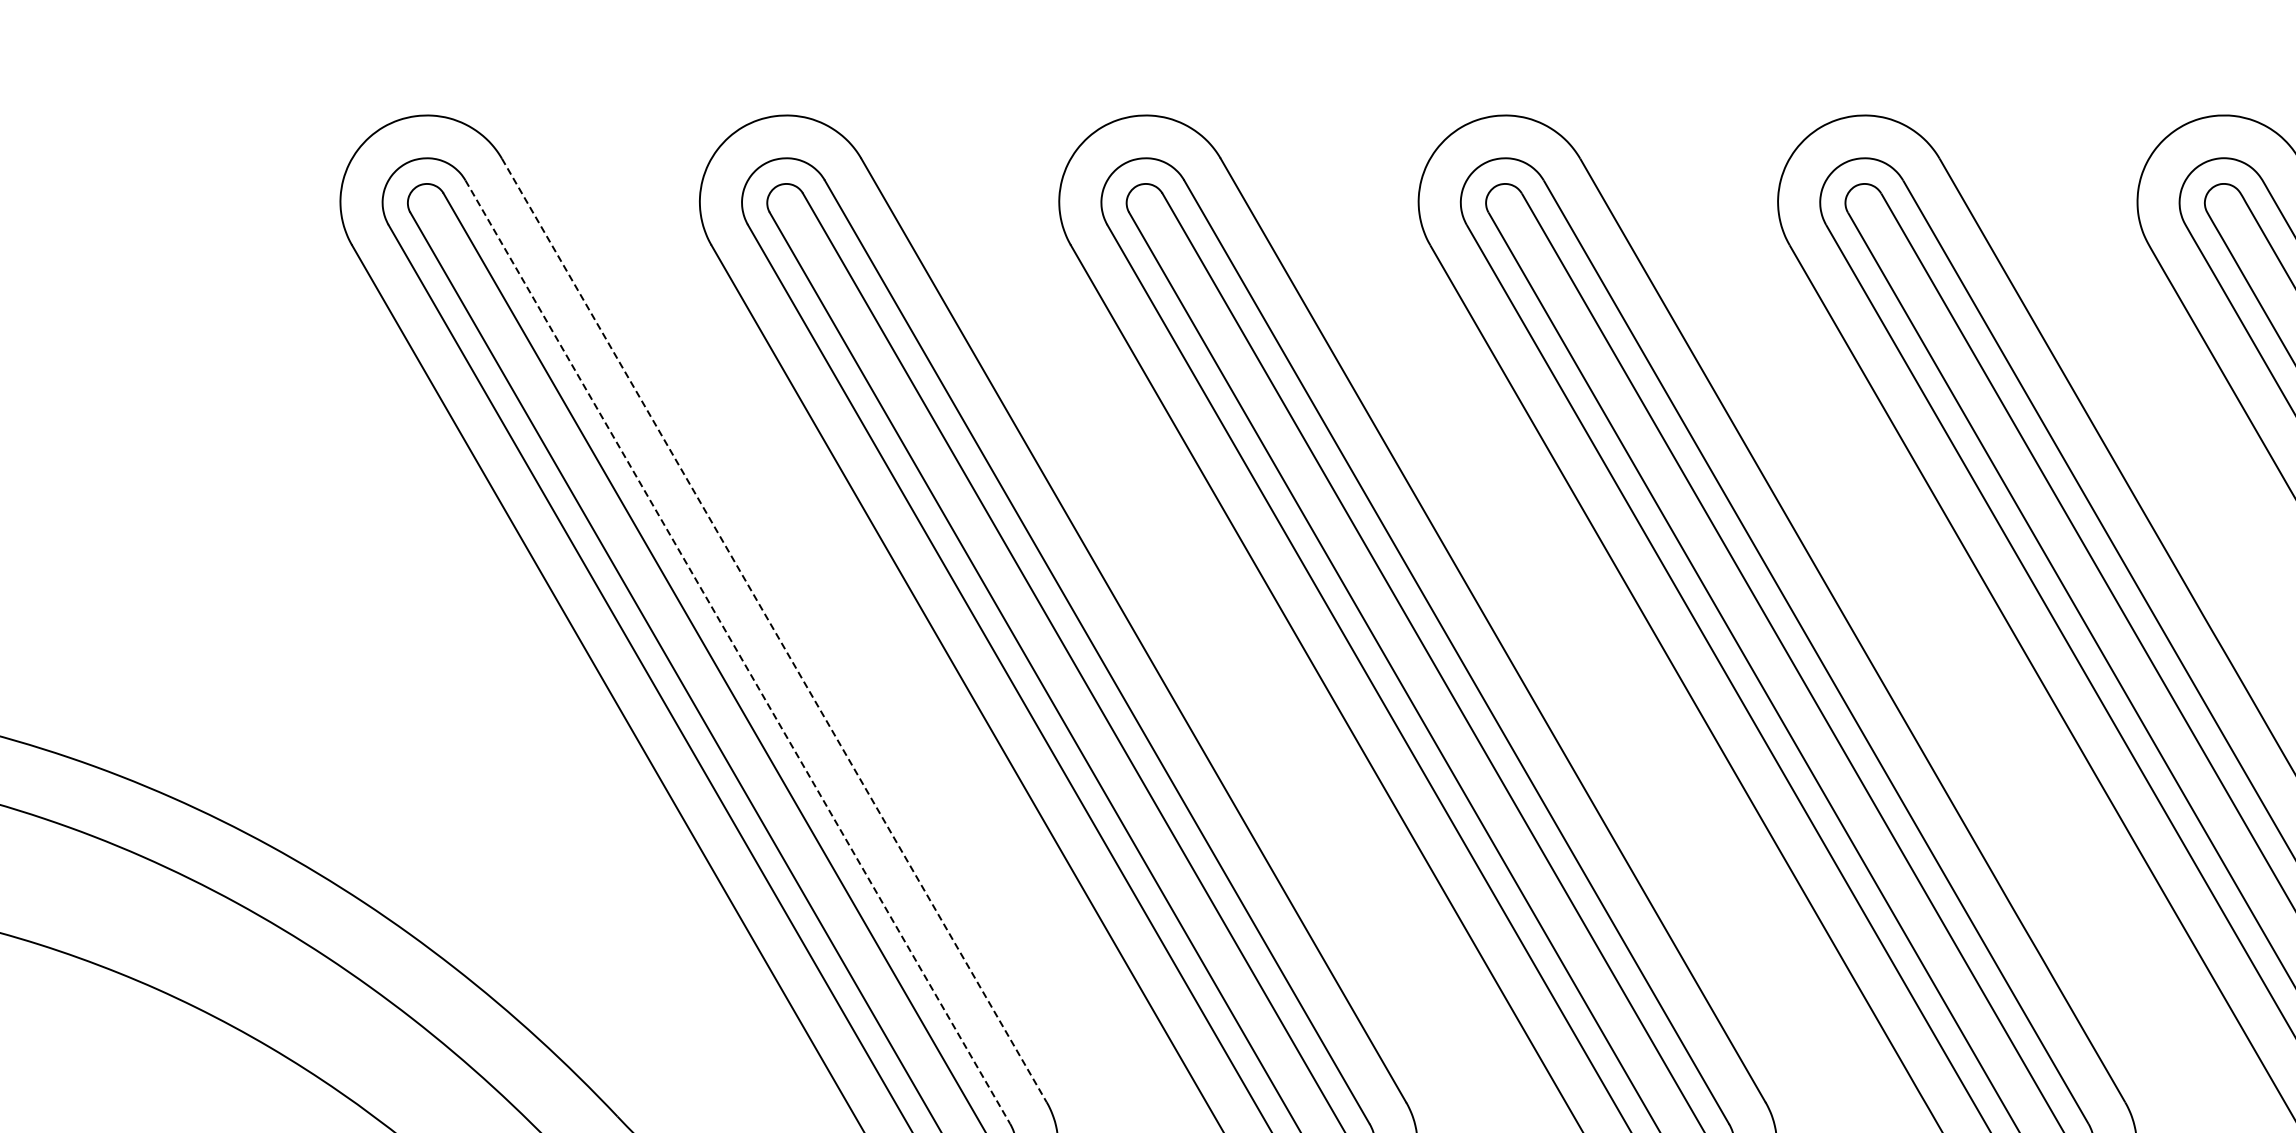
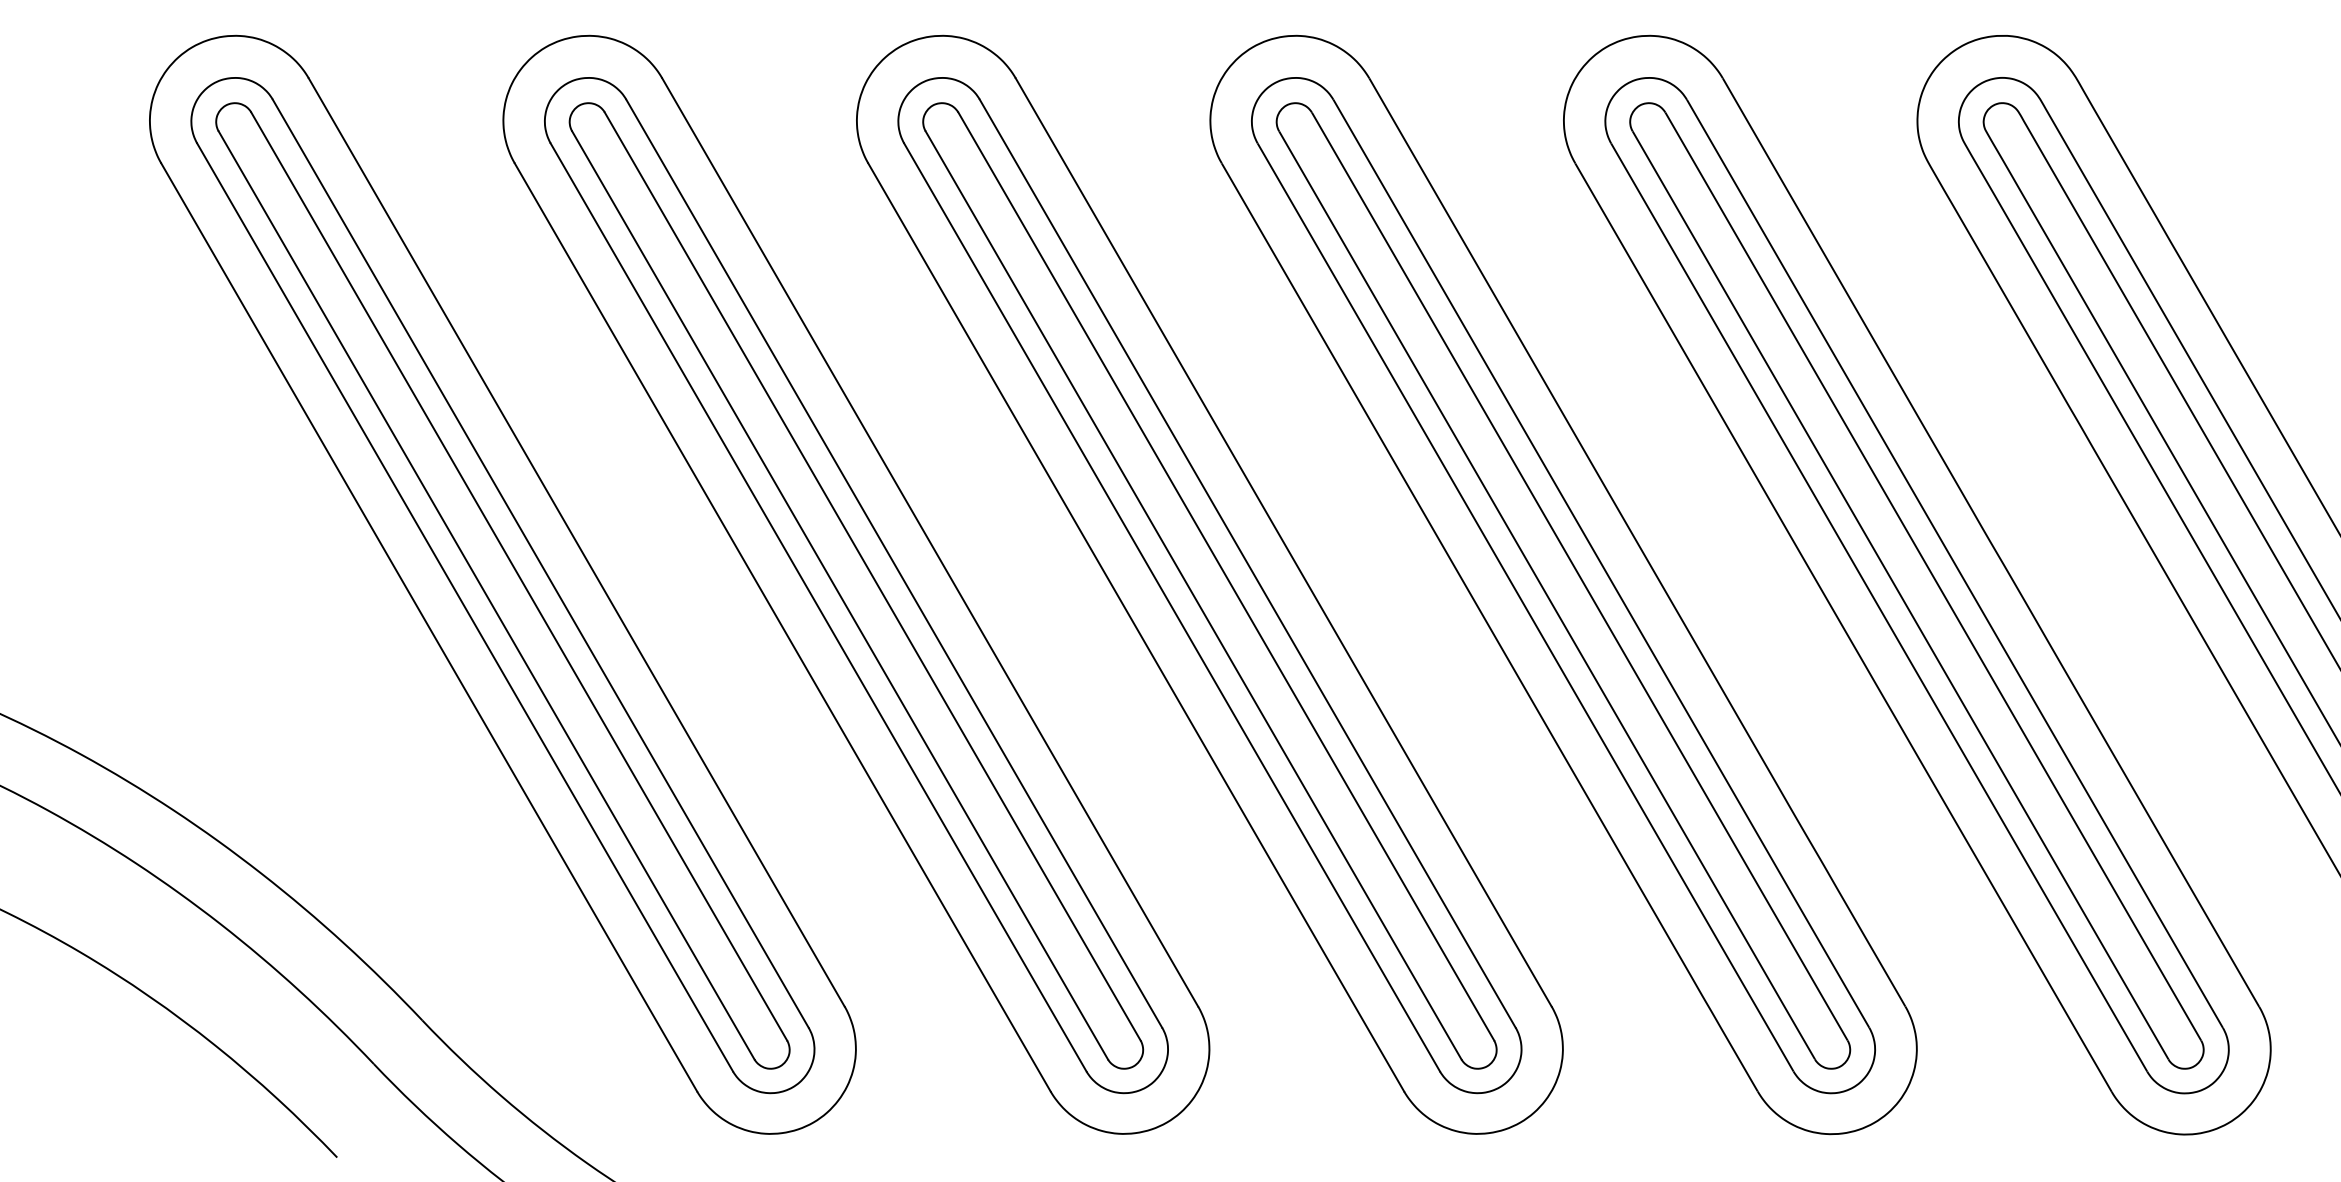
line: (774, 630) -> (576, 542), dashed -> solid
line: (737, 651) -> (540, 563), dashed -> solid

